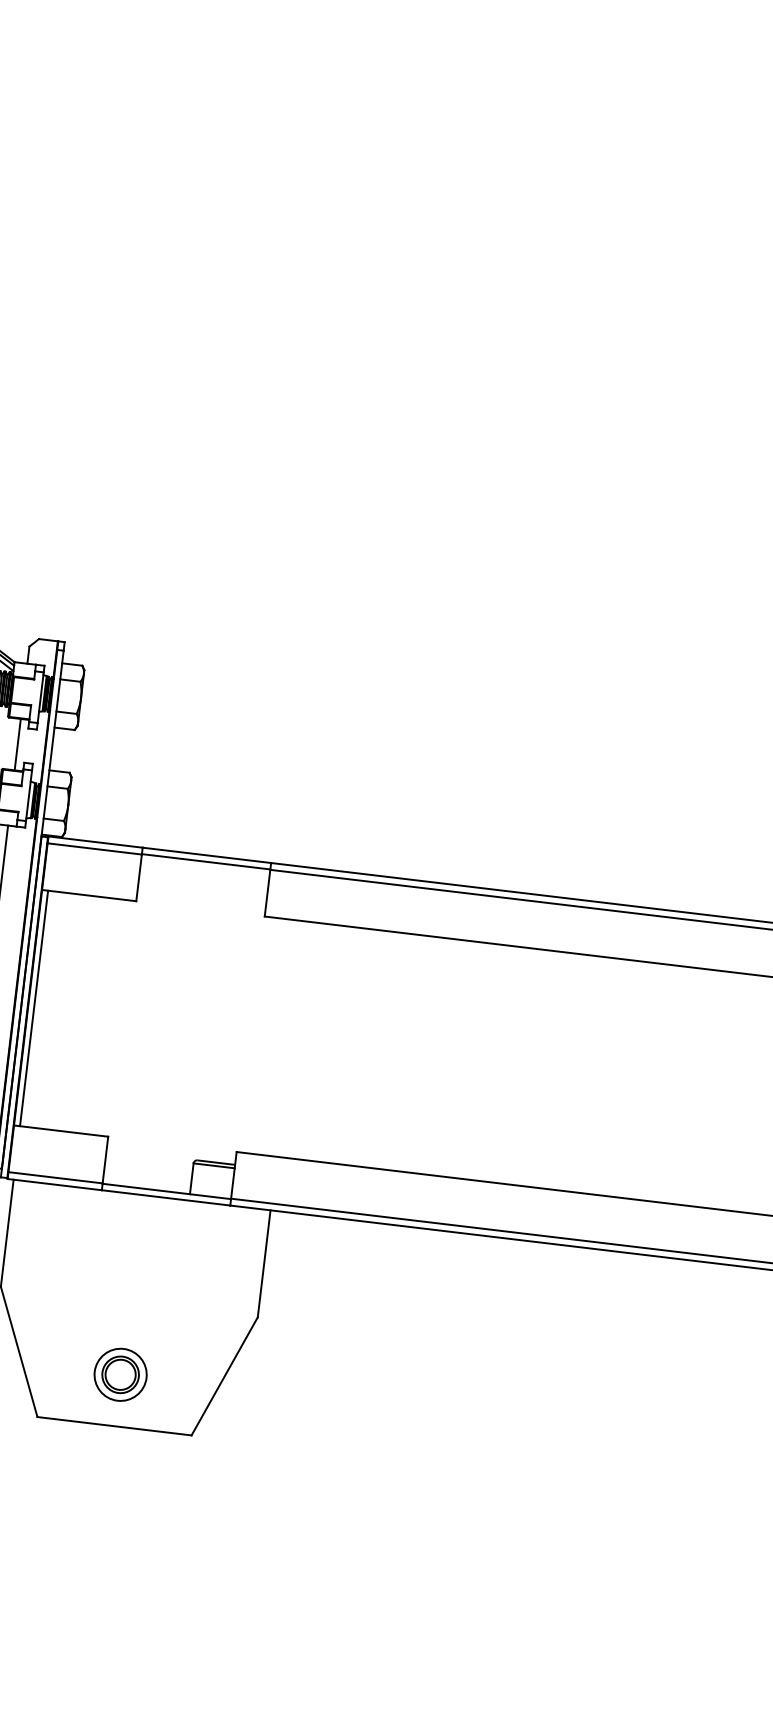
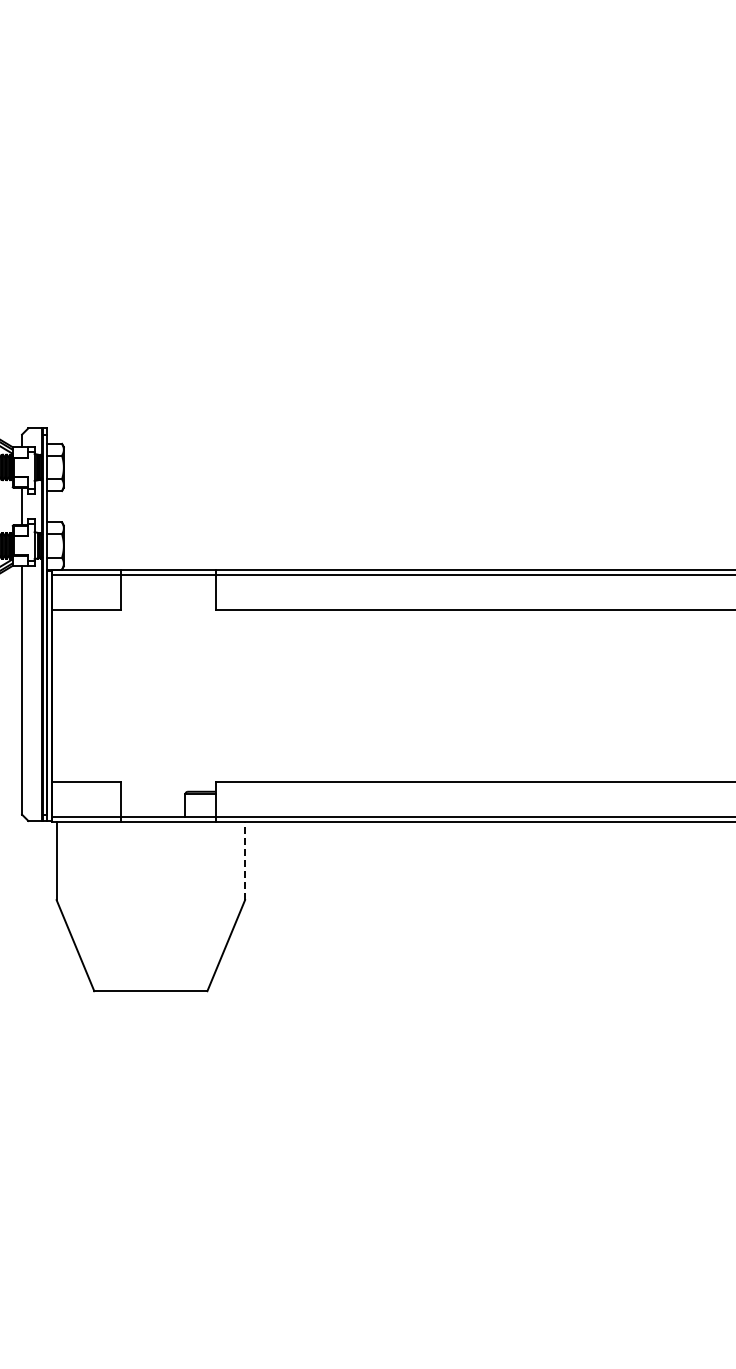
line: (33, 1007) -> (56, 695), removed
line: (264, 1263) -> (245, 860), solid -> dashed
part: (120, 1374) -> (150, 953), removed

